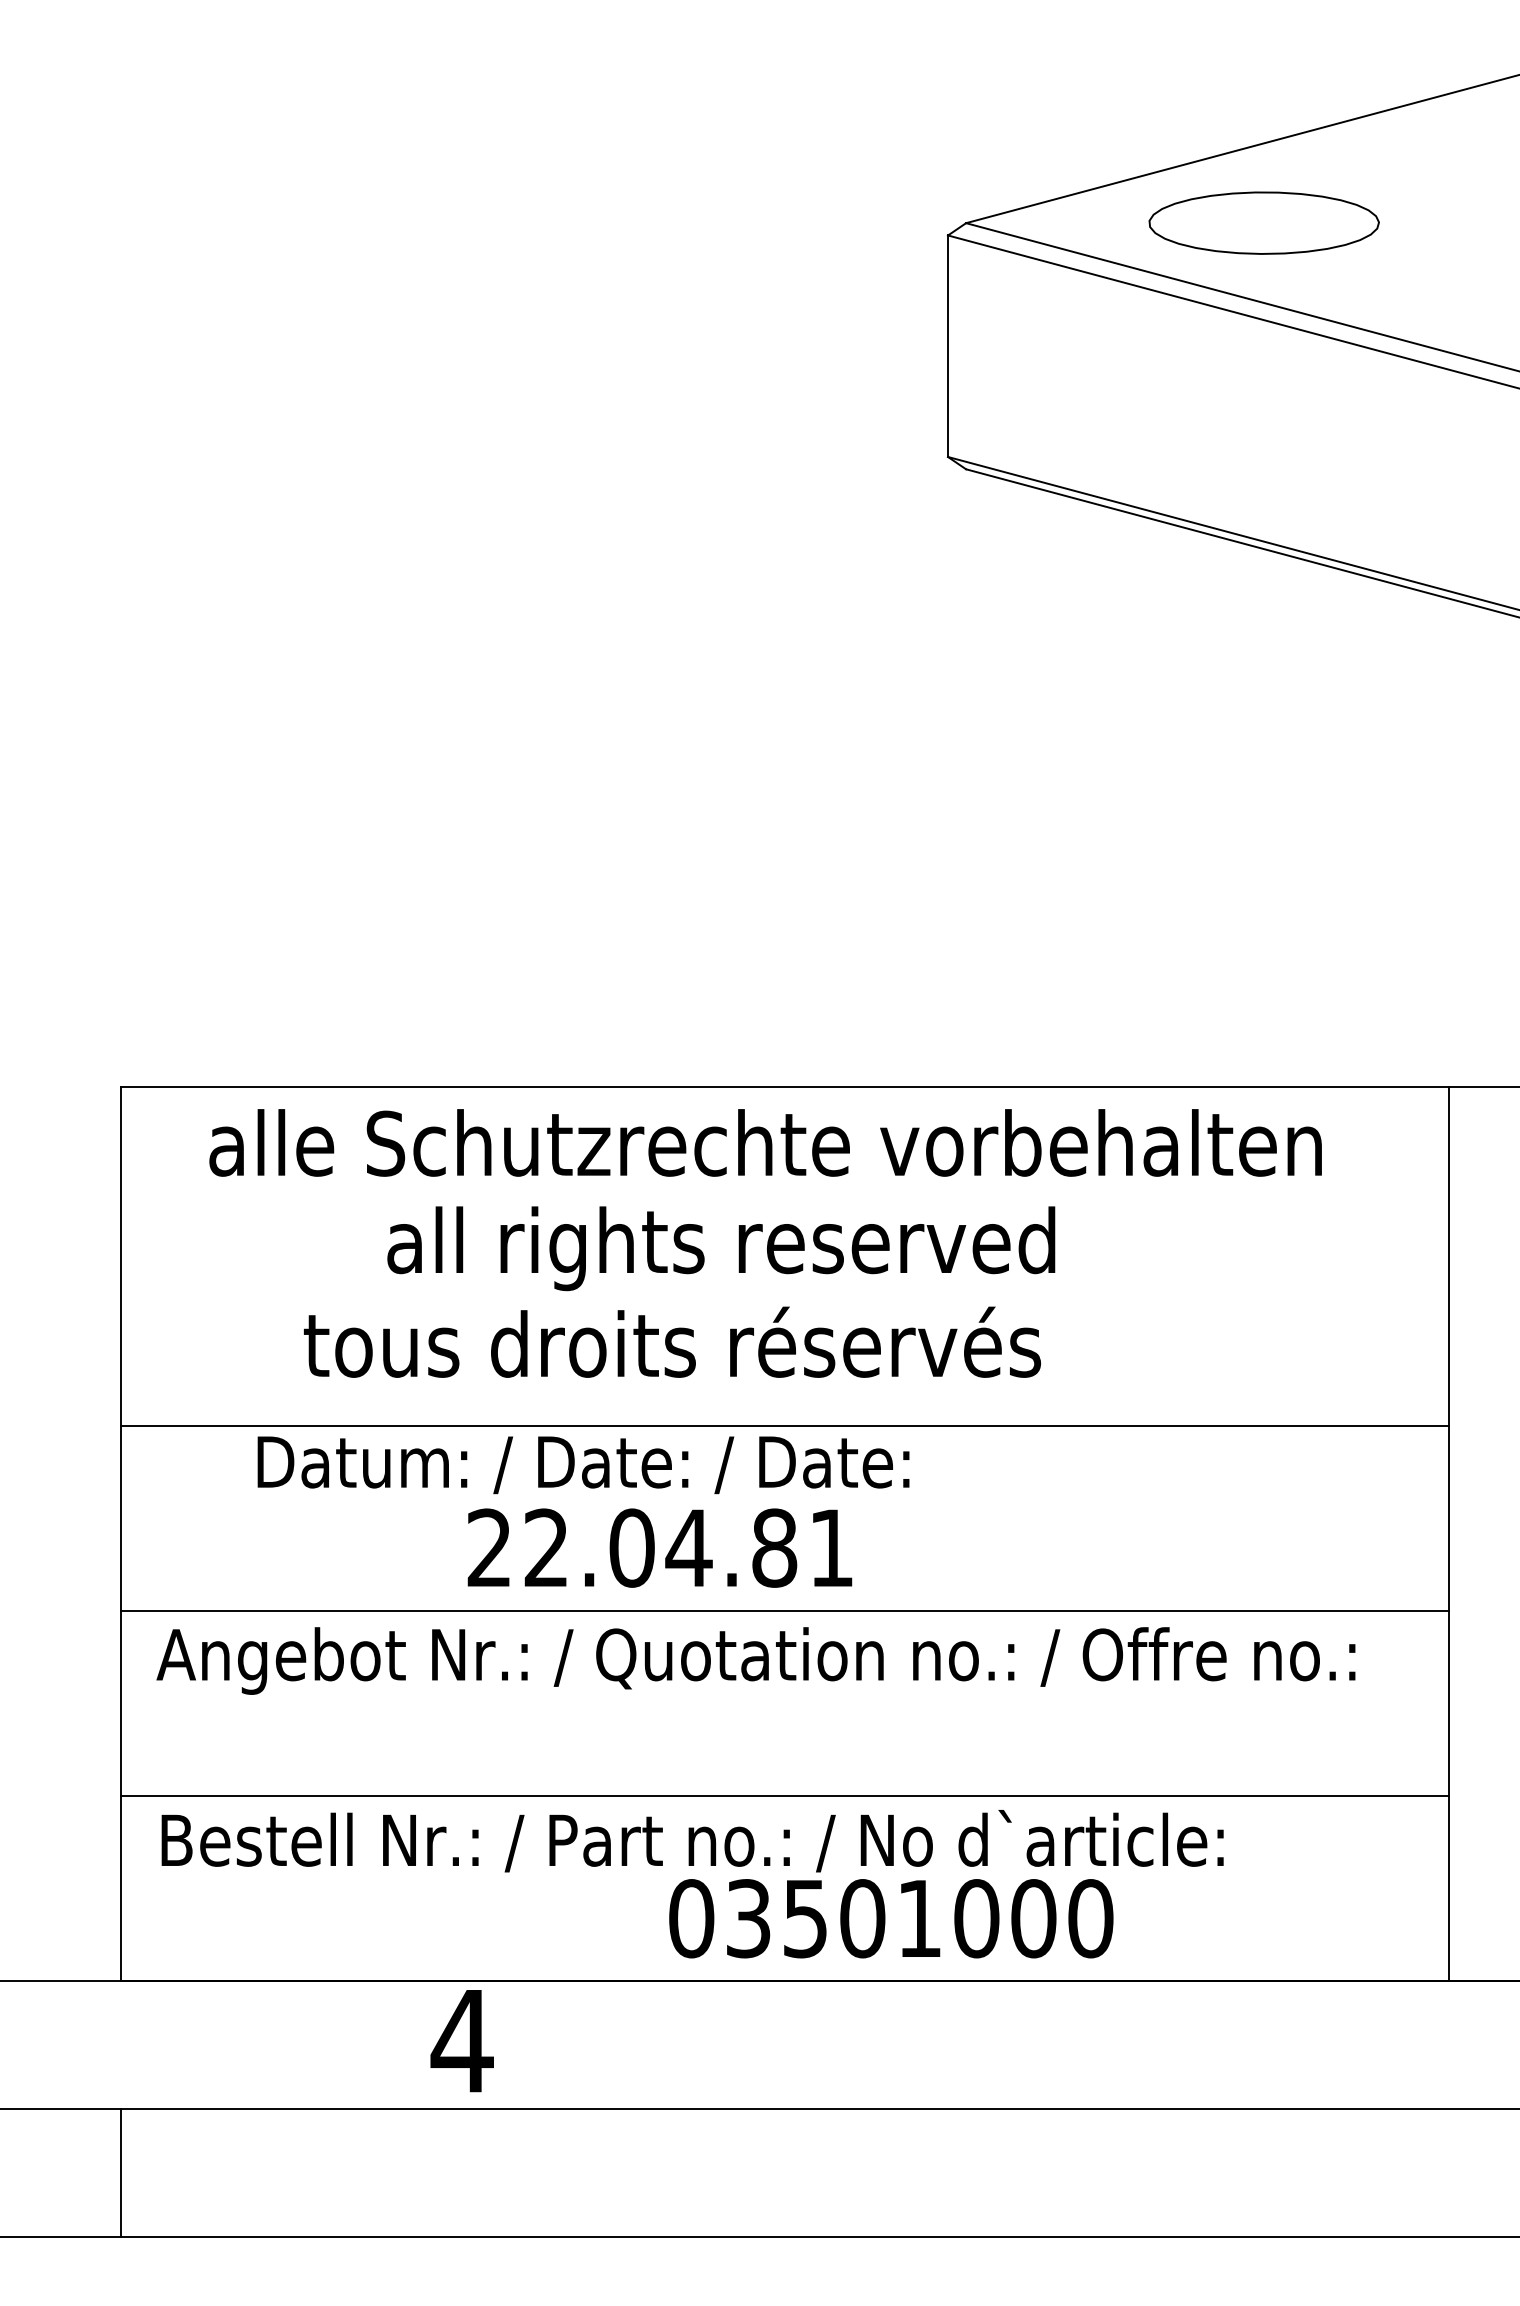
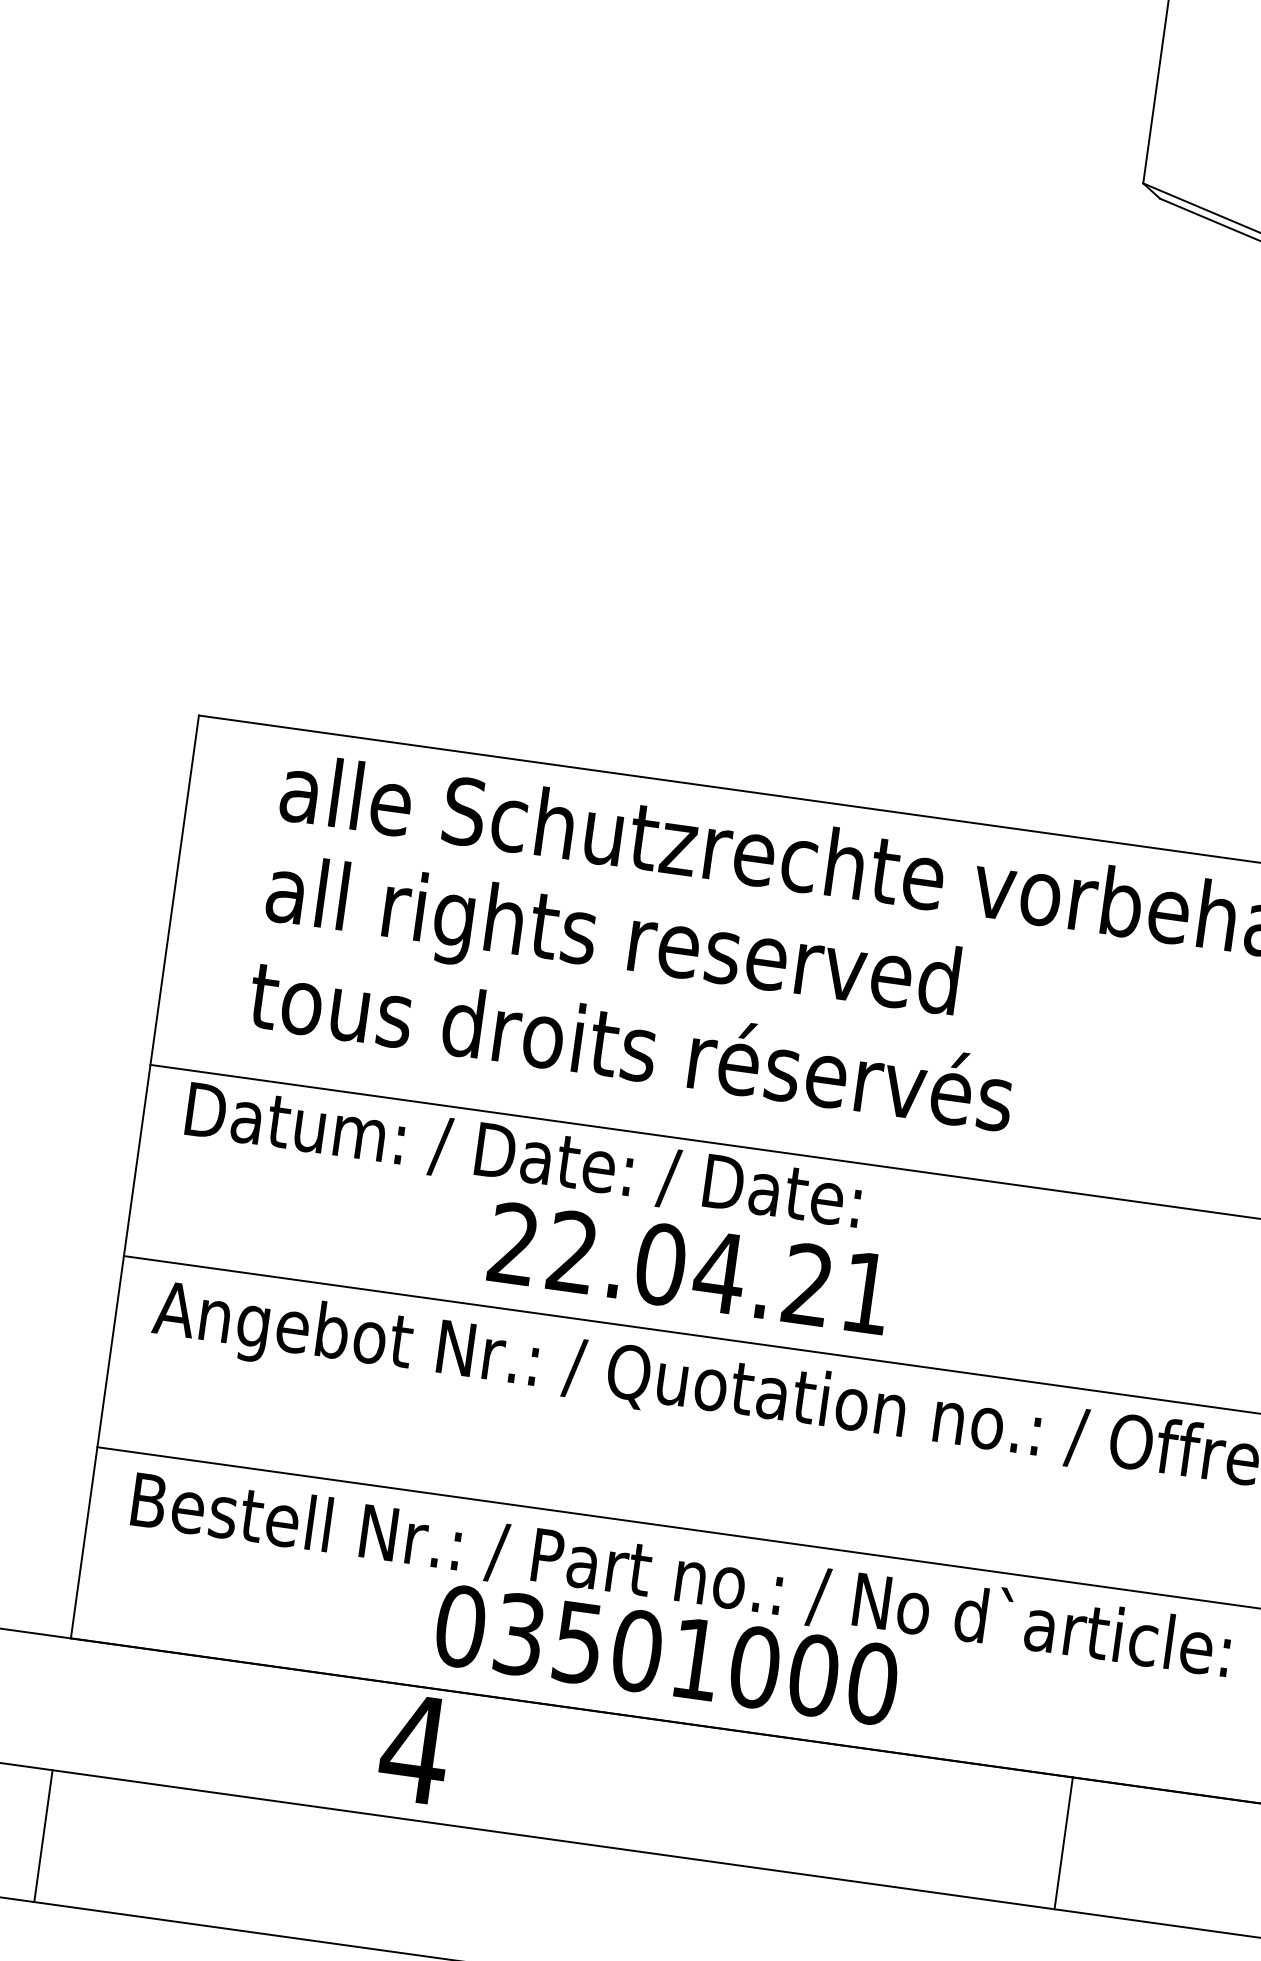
text: (721, 1248) -> (612, 942), moved
text: (672, 1341) -> (632, 1043), moved
text: (583, 1465) -> (523, 1158), moved
text: (774, 1547) -> (807, 1284), 22.04.81 -> 22.04.21
text: (891, 1918) -> (667, 1654), moved
line: (1091, 2045) -> (1063, 1843), added

